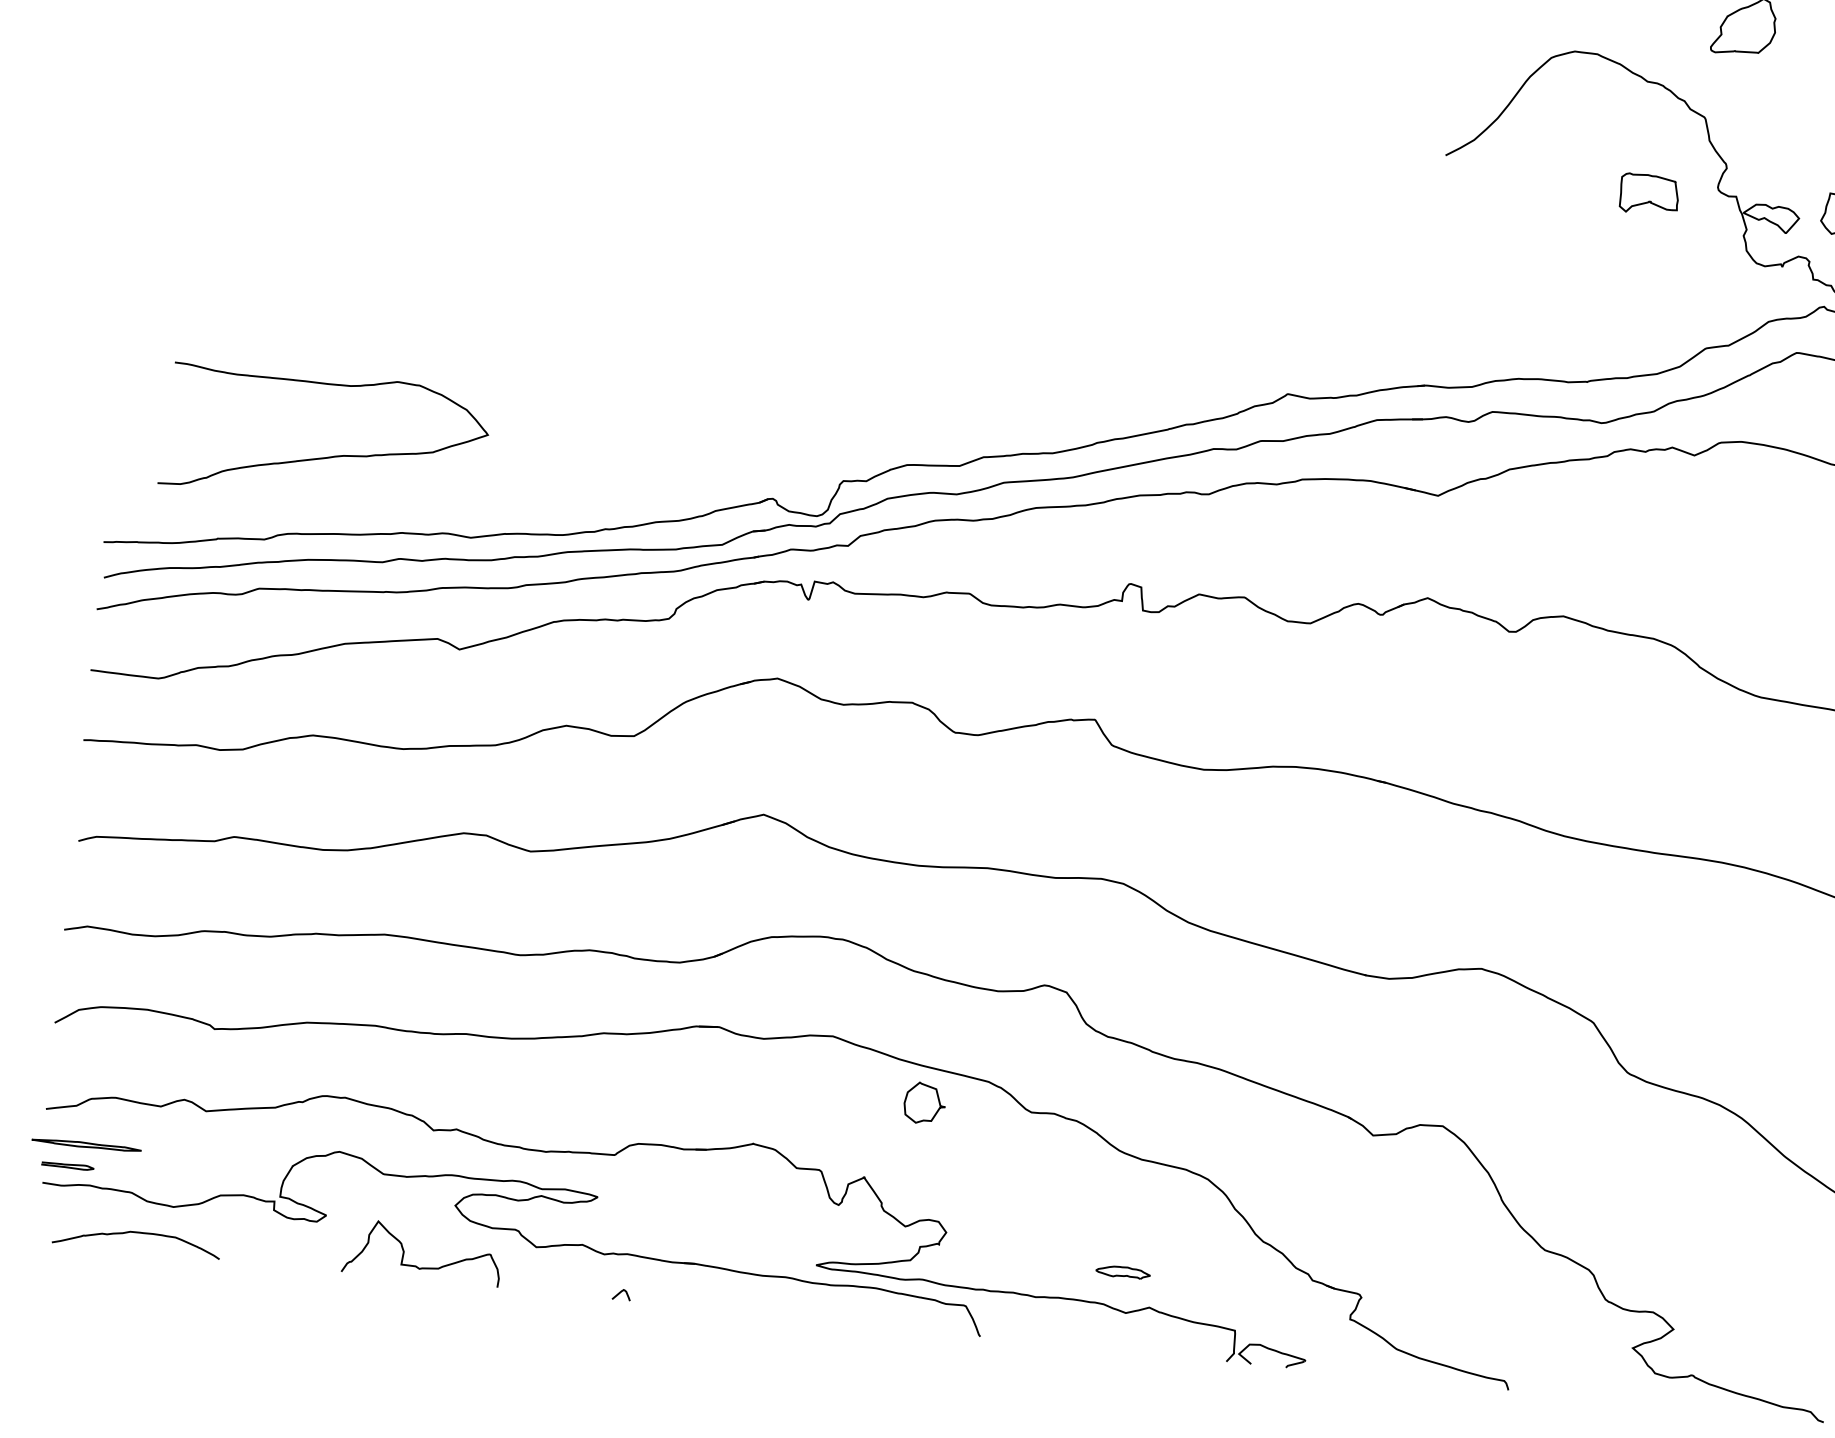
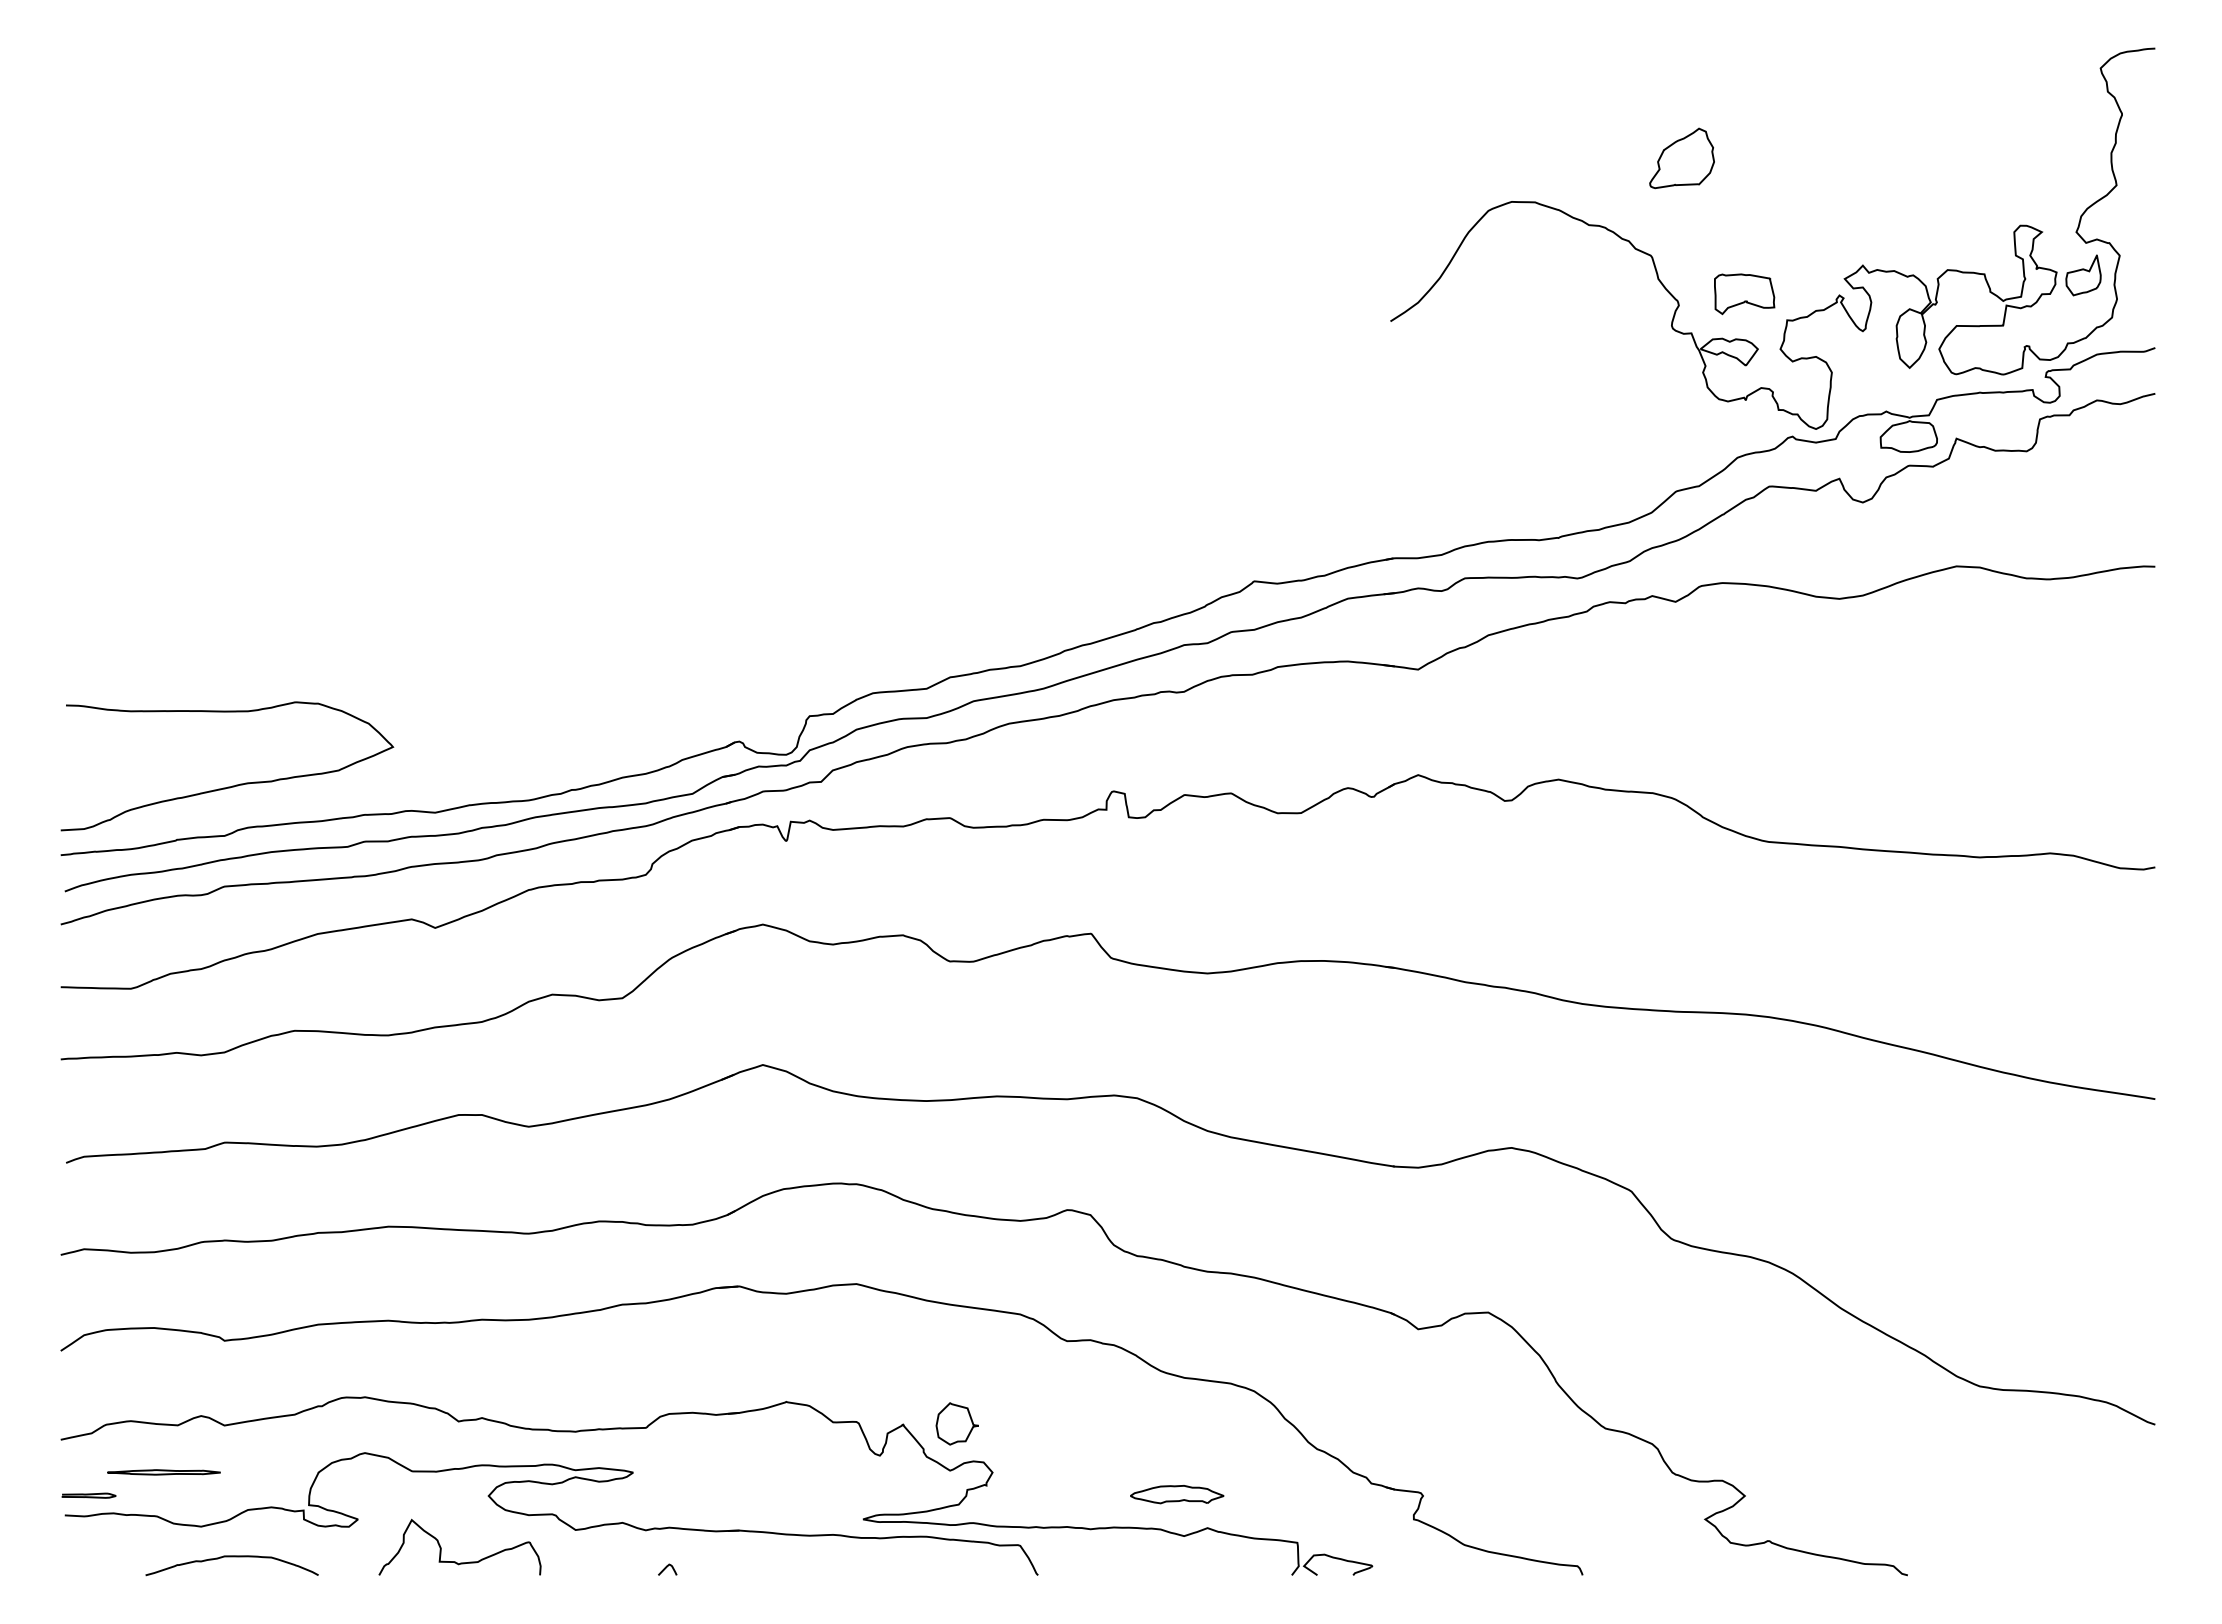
part: (1649, 194) -> (1744, 294), moved
curve: (328, 456) -> (232, 785), moved
part: (924, 1102) -> (956, 1423), moved
part: (86, 1145) -> (163, 1472), moved
curve: (136, 1233) -> (231, 1557), moved
part: (1123, 1272) -> (1177, 1494), size x1.67

